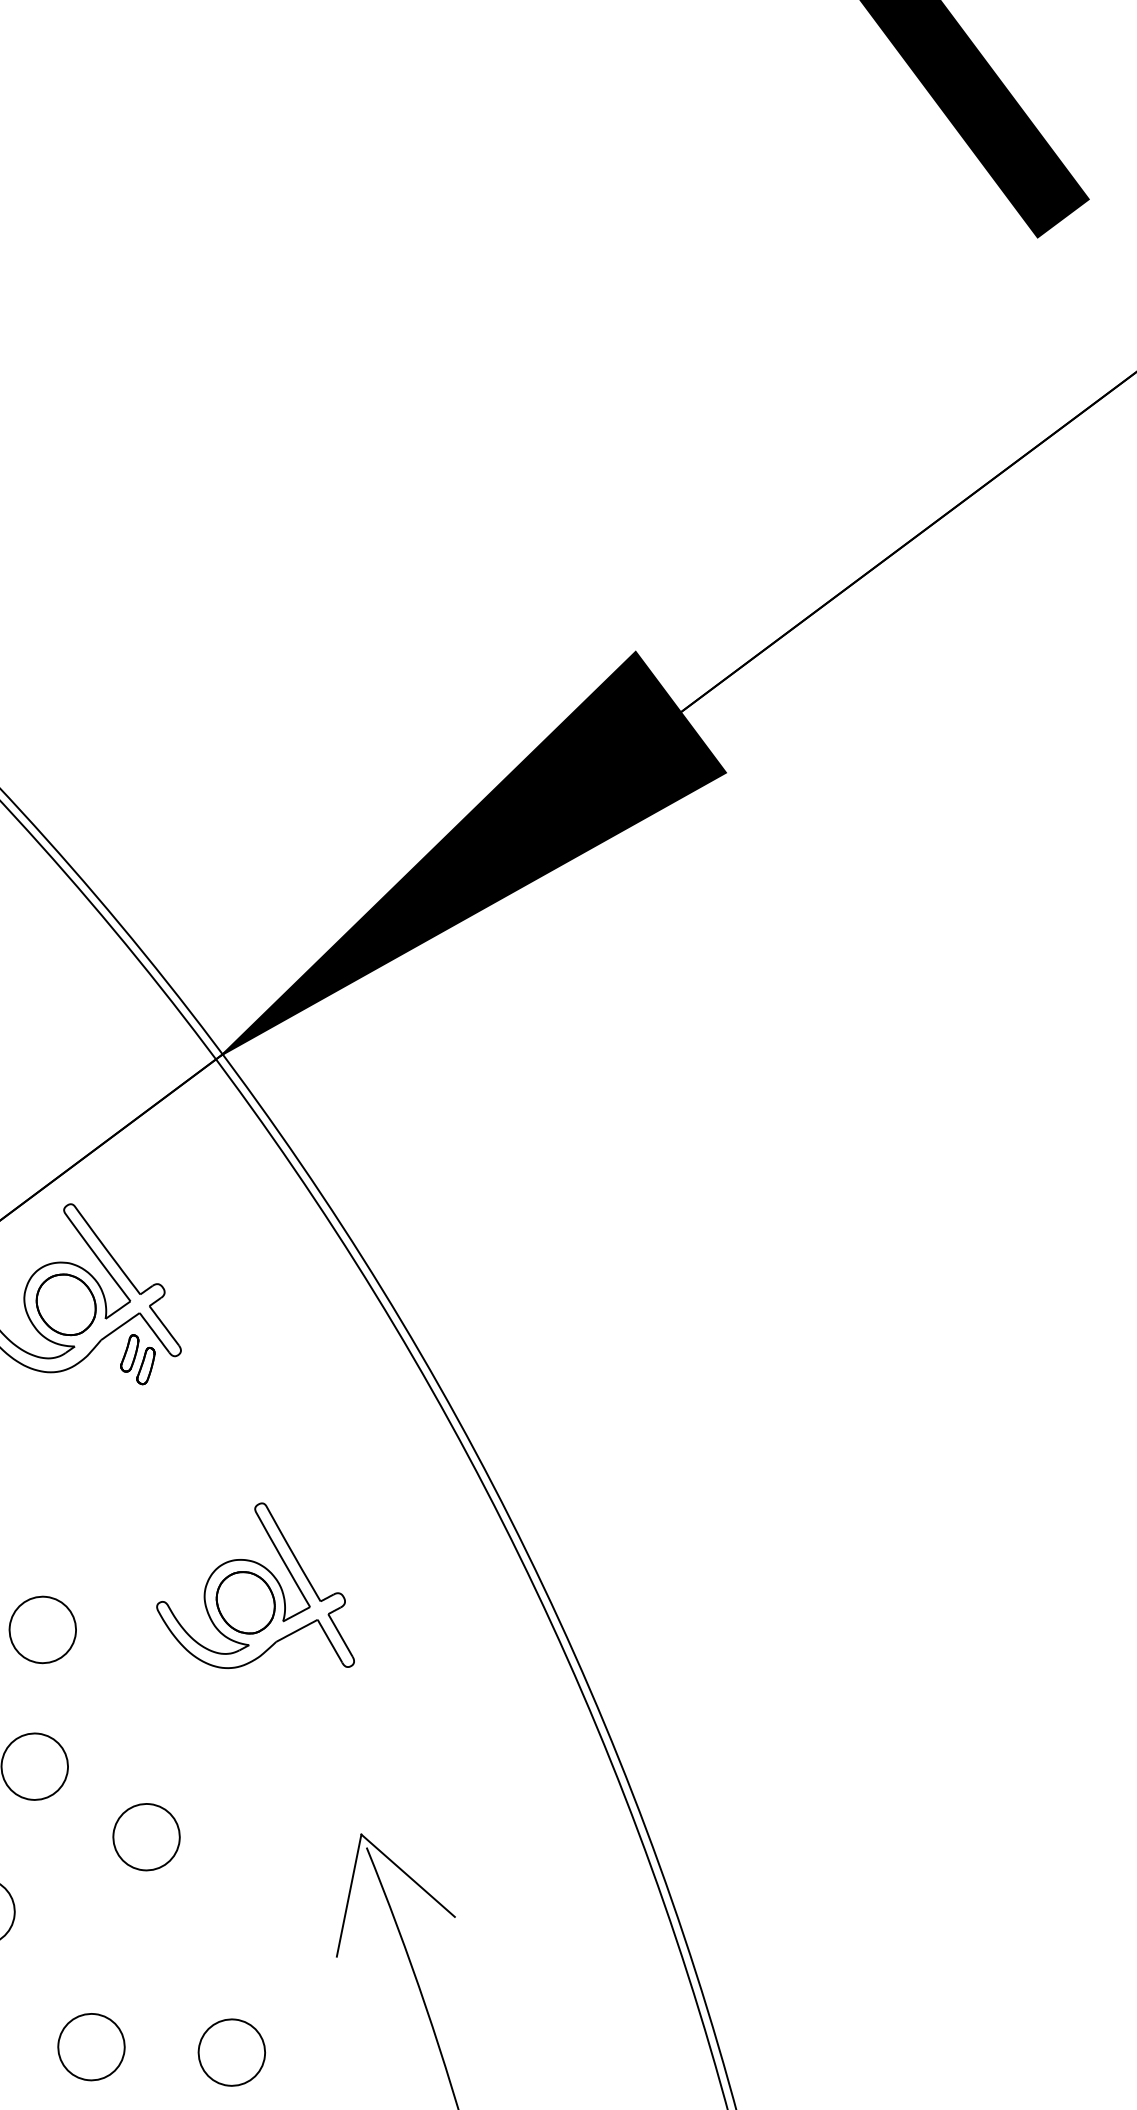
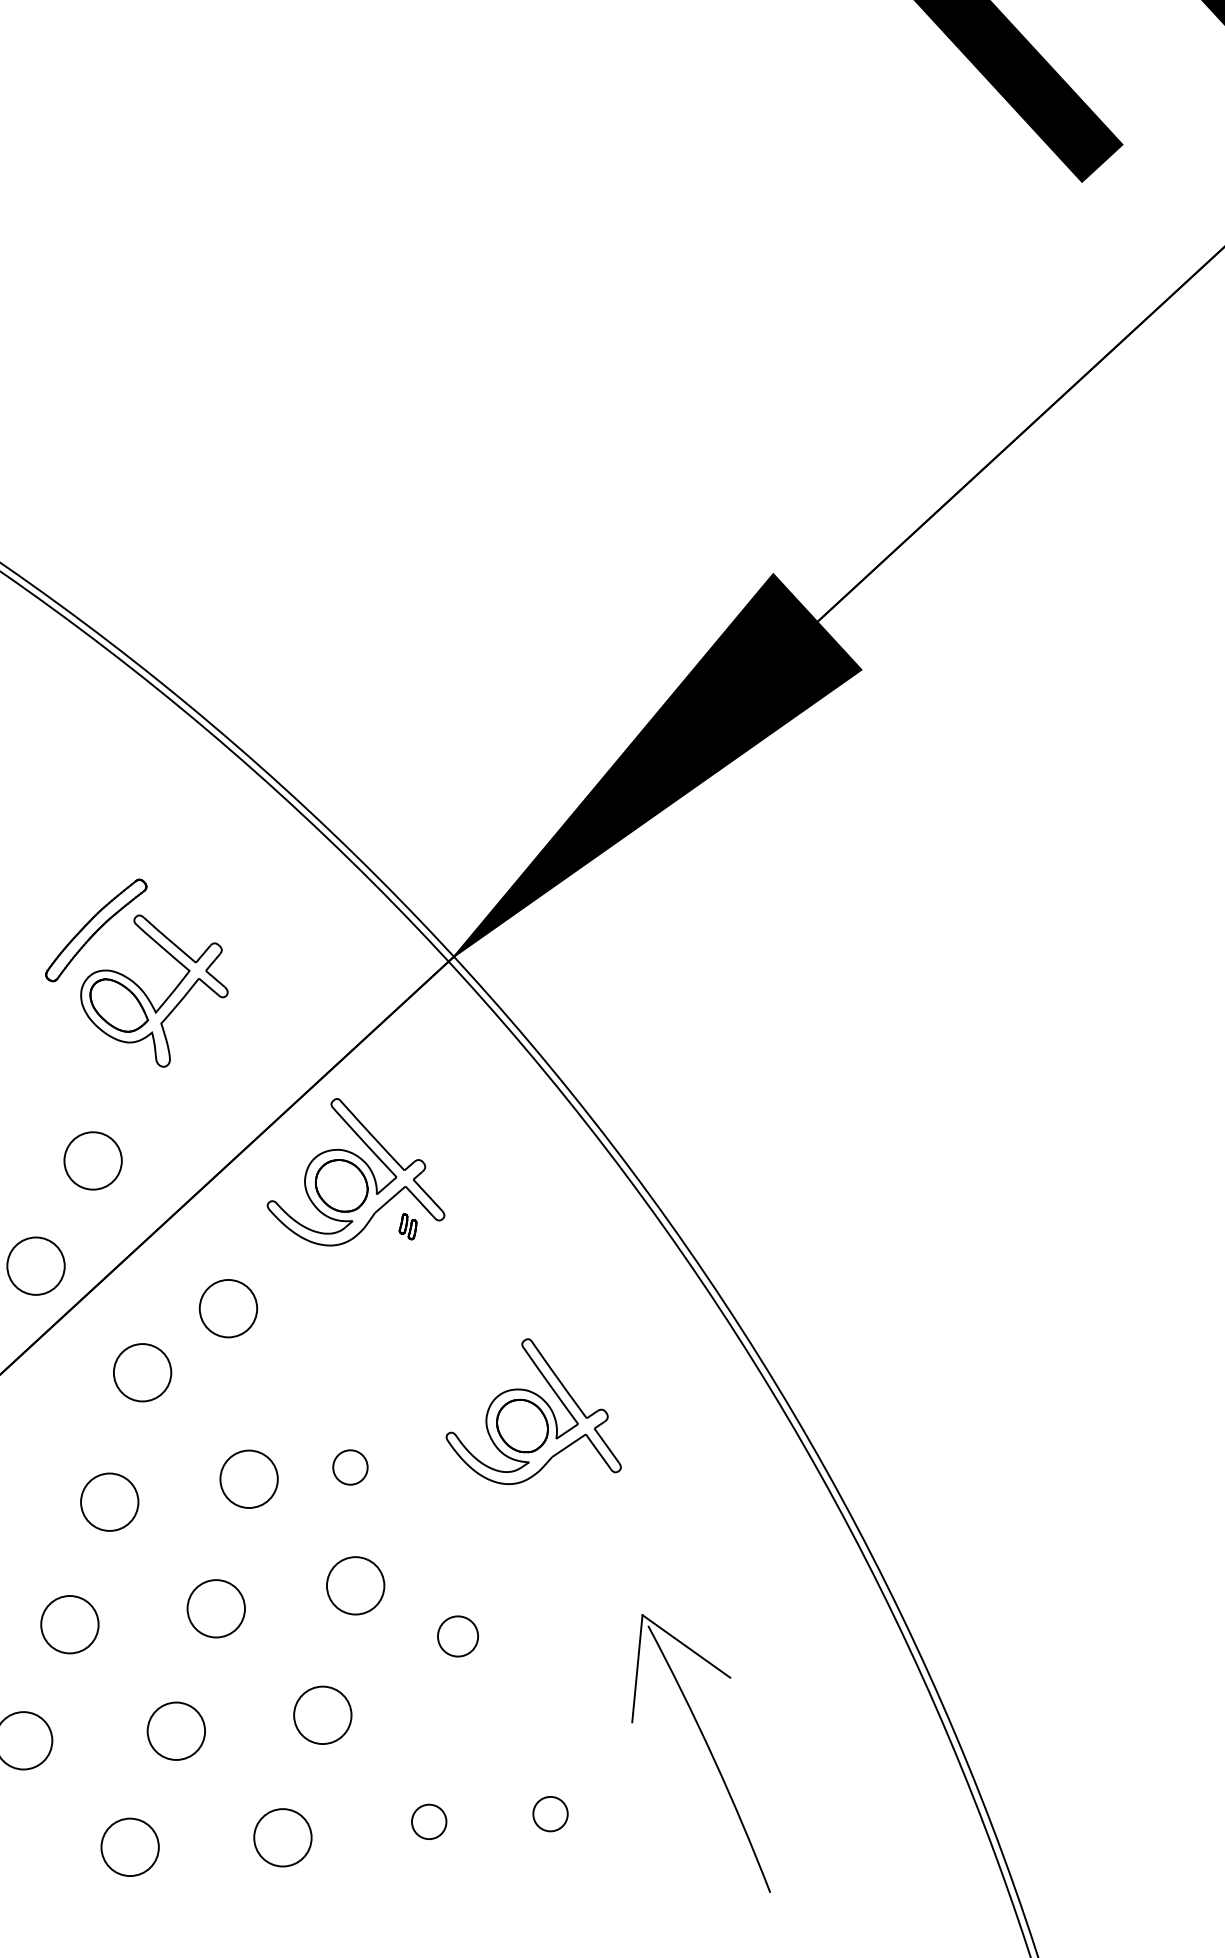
part: (137, 1359) -> (407, 1226), size x0.6
circle: (42, 1629) -> (350, 1467), size x0.6
circle: (145, 1837) -> (457, 1636), size x0.7
circle: (90, 2046) -> (428, 1821), size x0.6
circle: (231, 2051) -> (550, 1813), size x0.6

